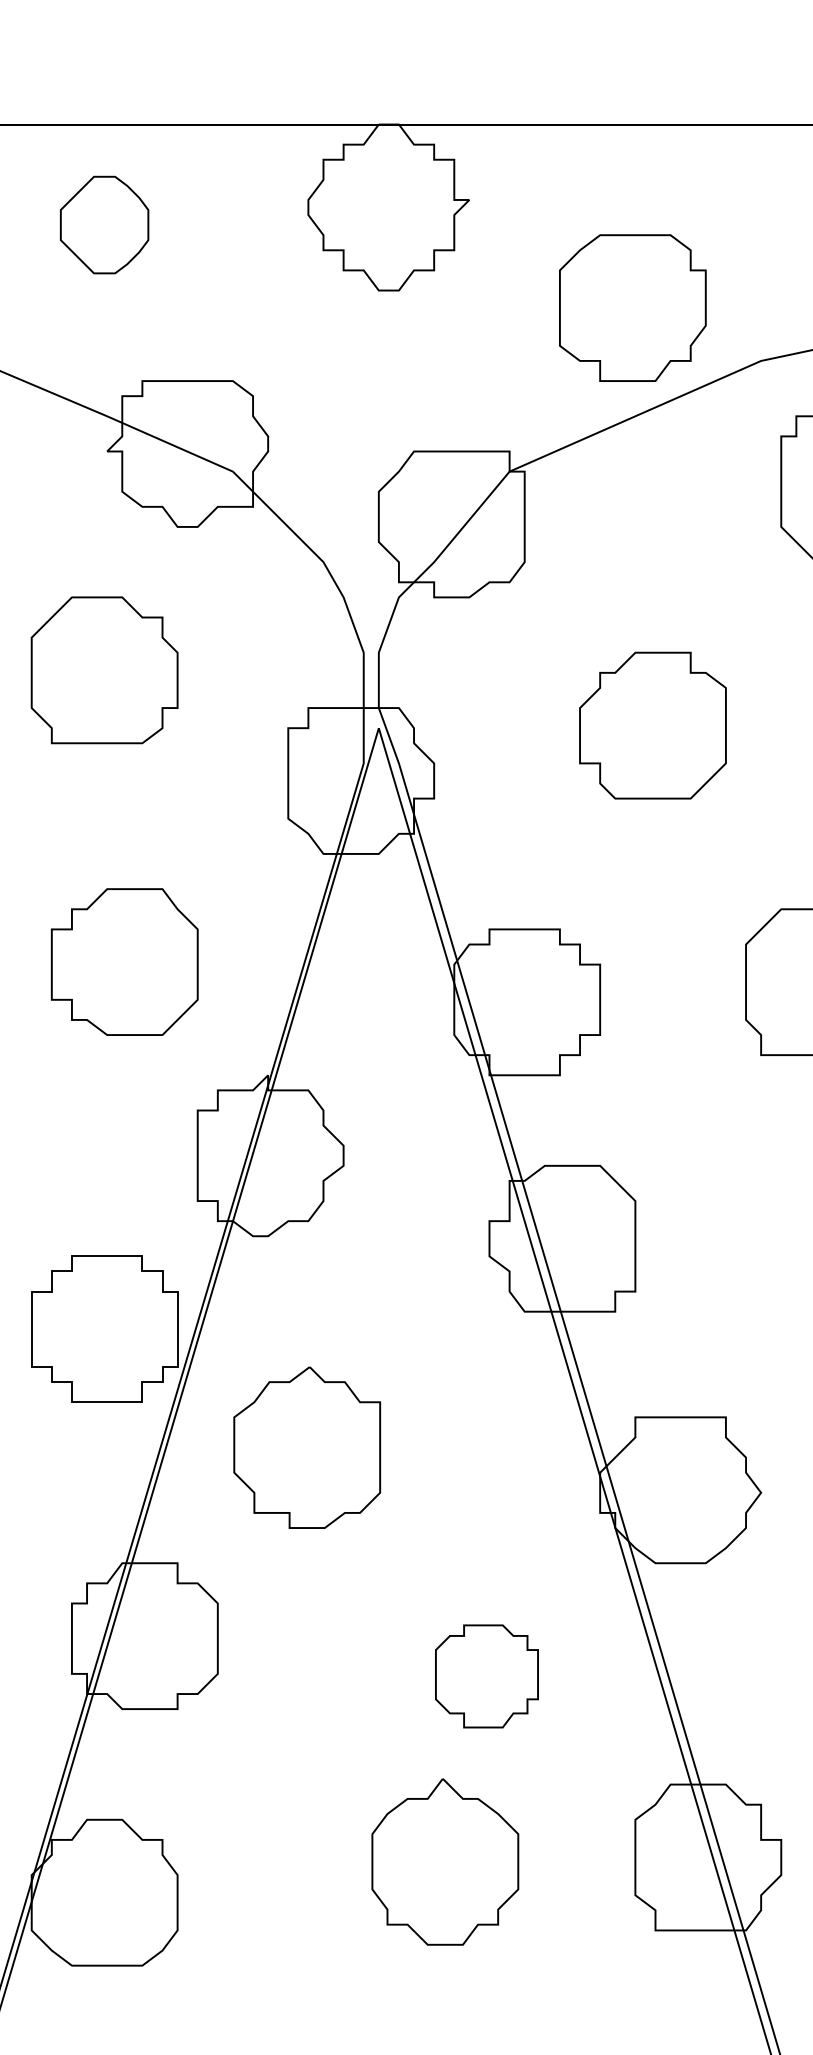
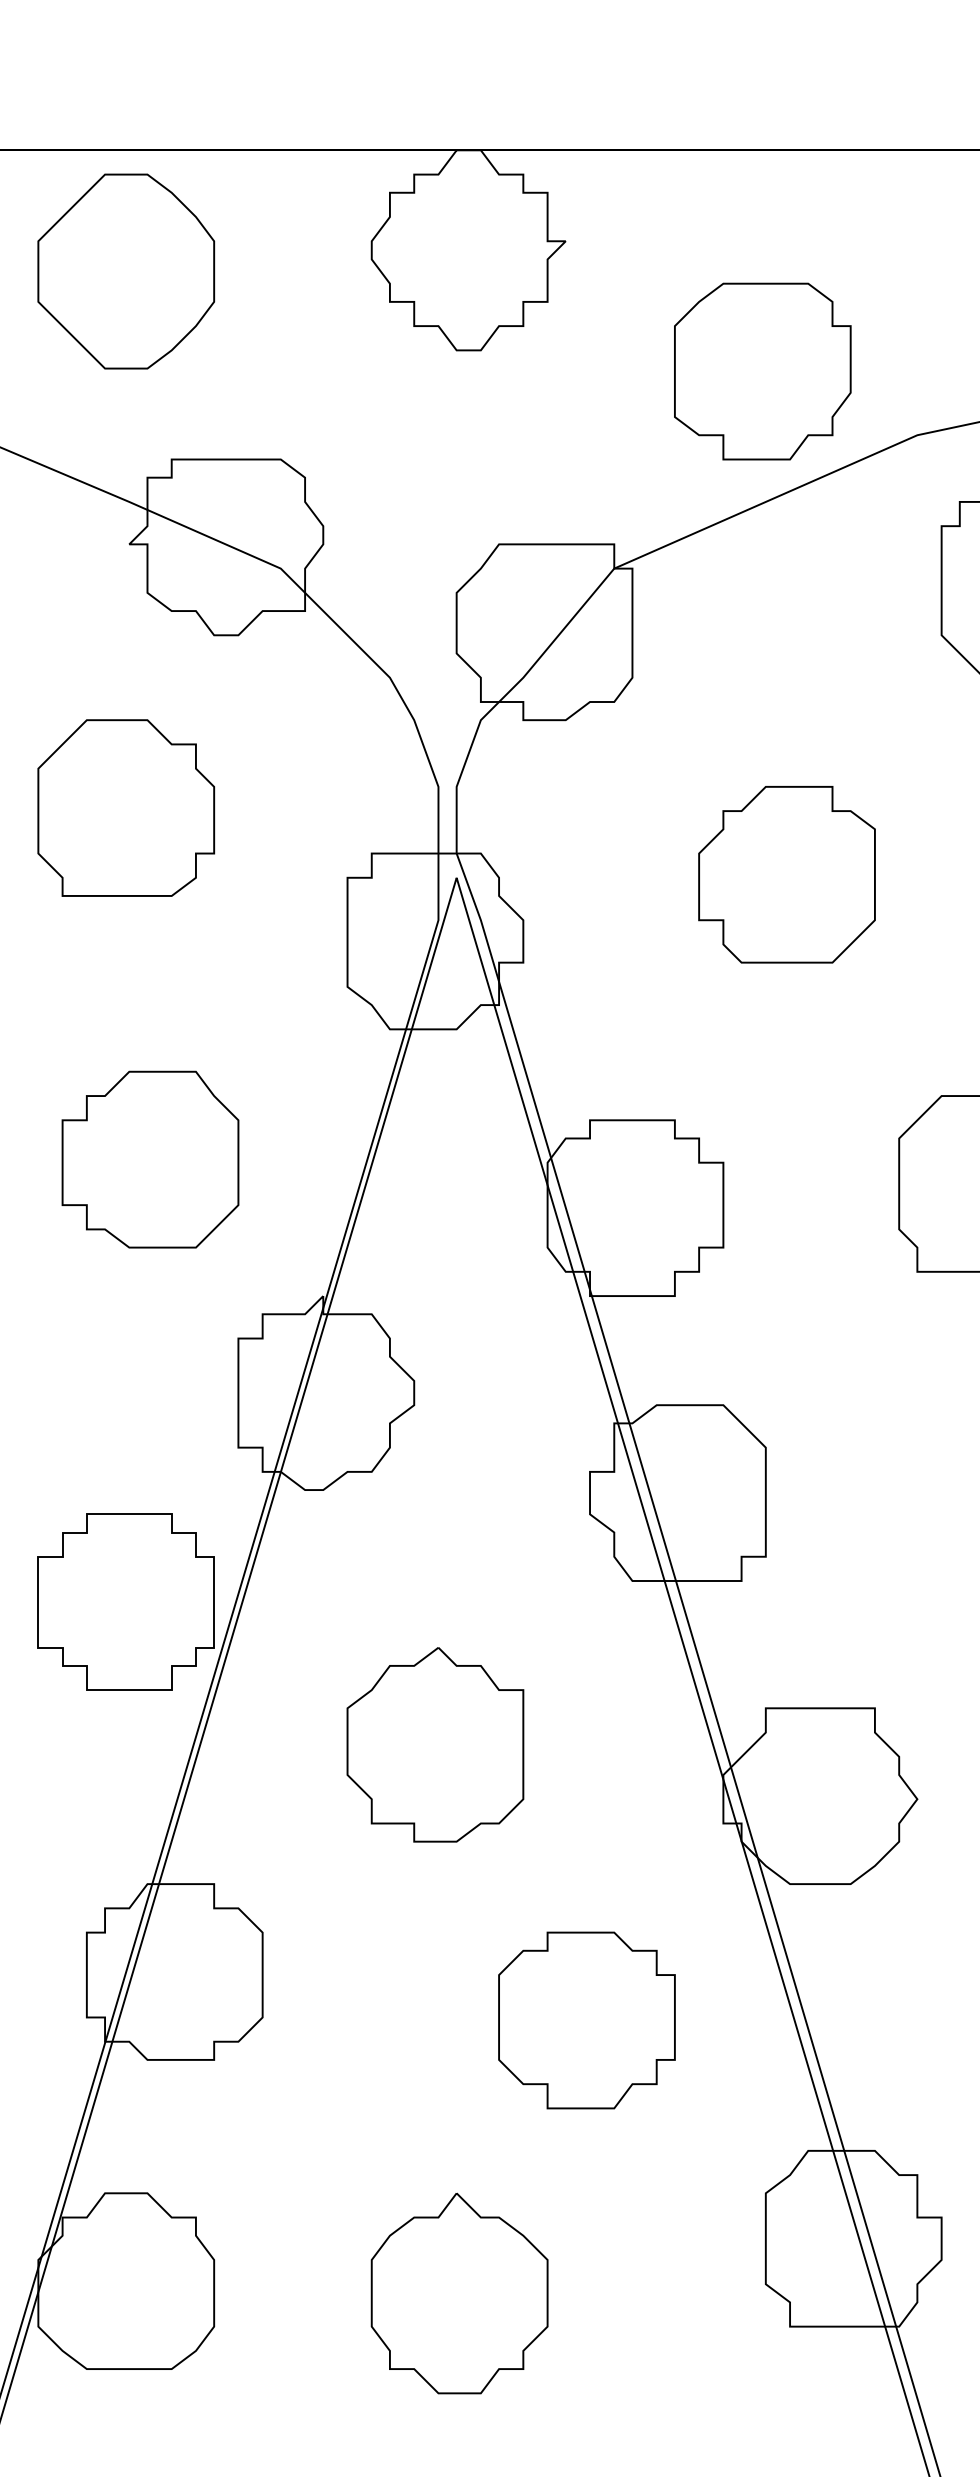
part: (104, 224) -> (126, 270), size x1.67
part: (307, 1447) -> (435, 1744), moved
part: (486, 1676) -> (586, 2020), size x1.43
part: (445, 1861) -> (459, 2292), moved

